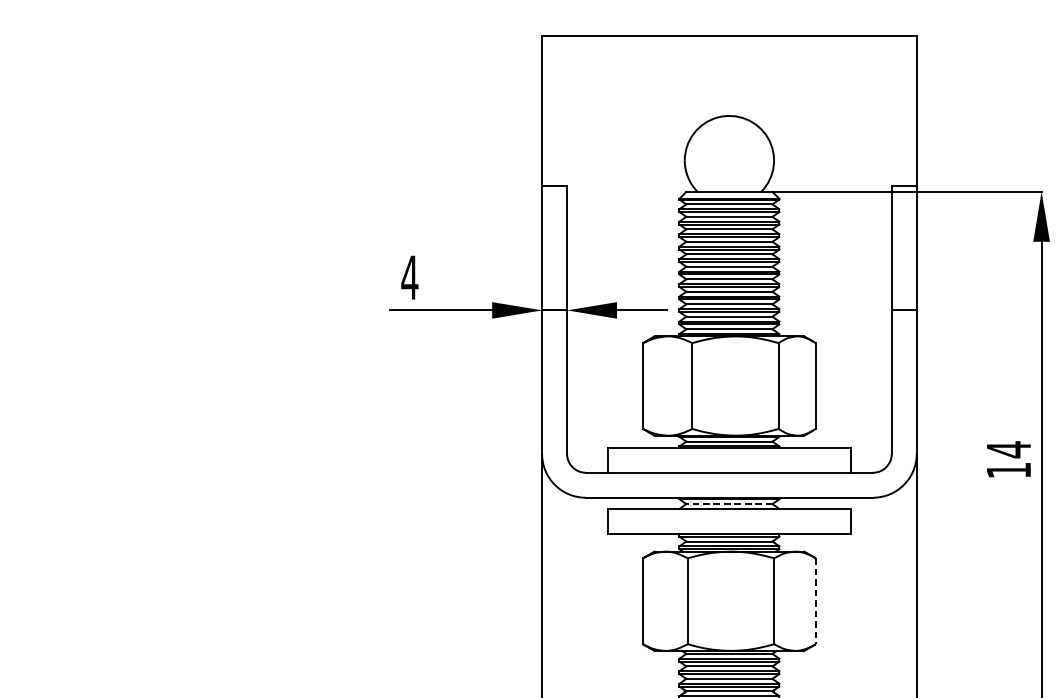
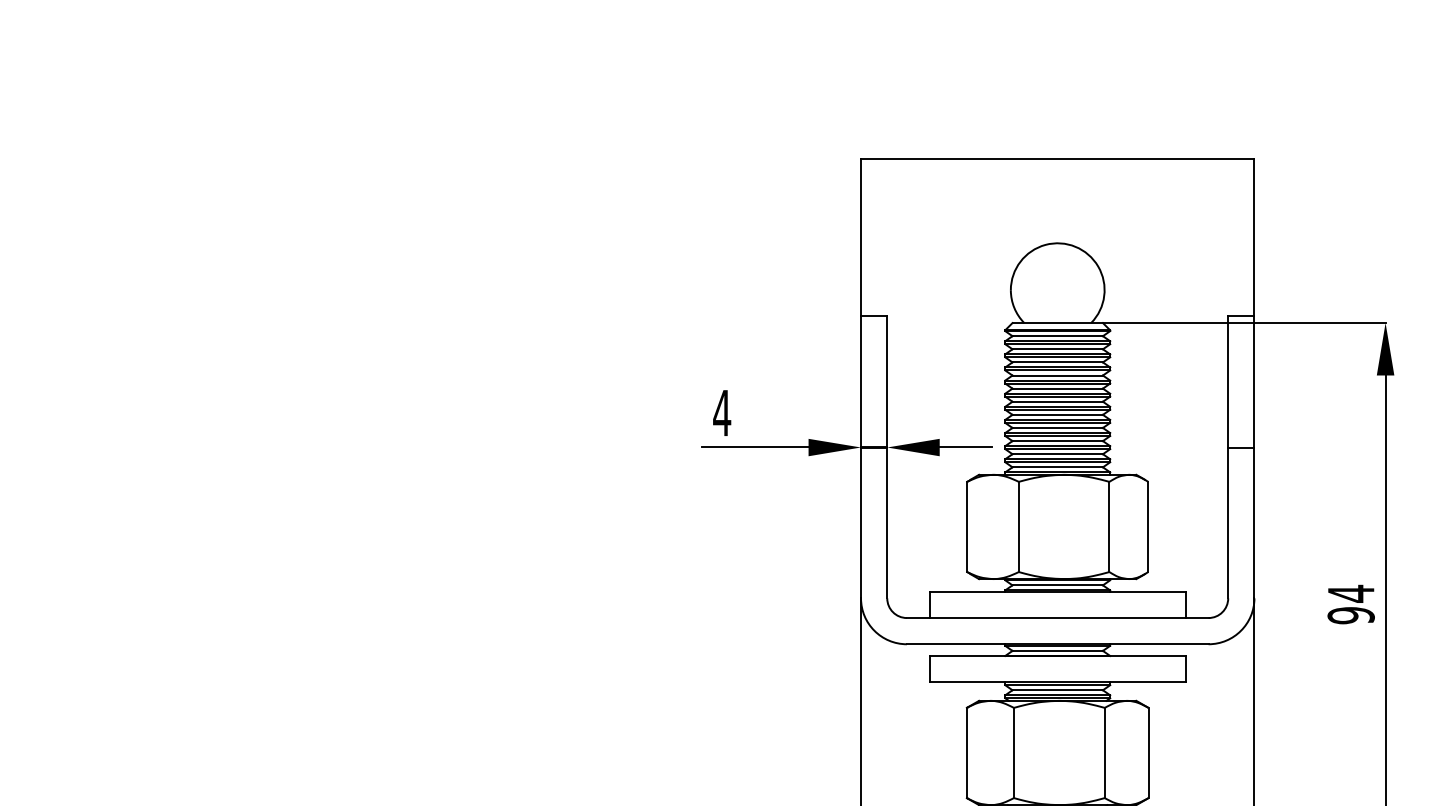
text: (1008, 470) -> (1350, 615), 14 -> 94
line: (729, 503) -> (1057, 650), dashed -> solid
line: (815, 601) -> (1148, 753), dashed -> solid

